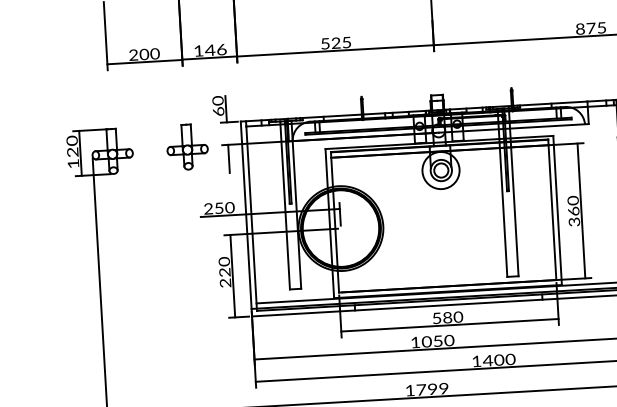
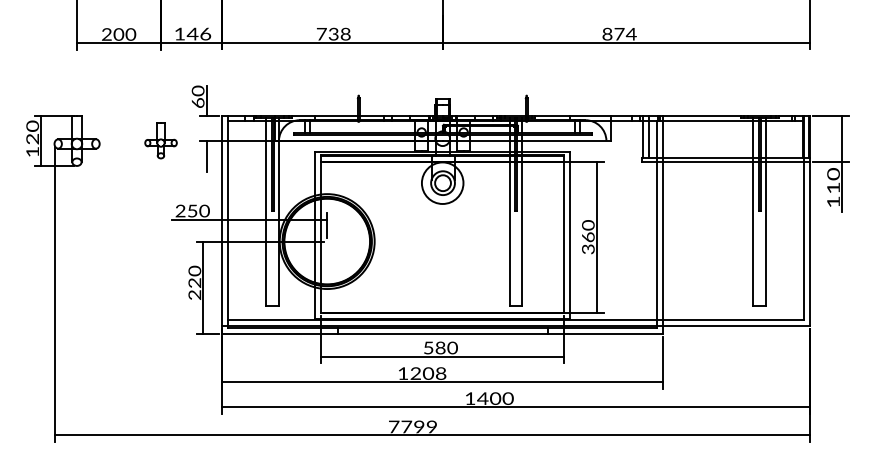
text: (600, 28) -> (630, 34), 875 -> 874
text: (335, 42) -> (333, 33), 525 -> 738
part: (186, 146) -> (160, 140), size x0.7
text: (438, 341) -> (428, 373), 1050 -> 1208
text: (410, 390) -> (394, 426), 1799 -> 7799

